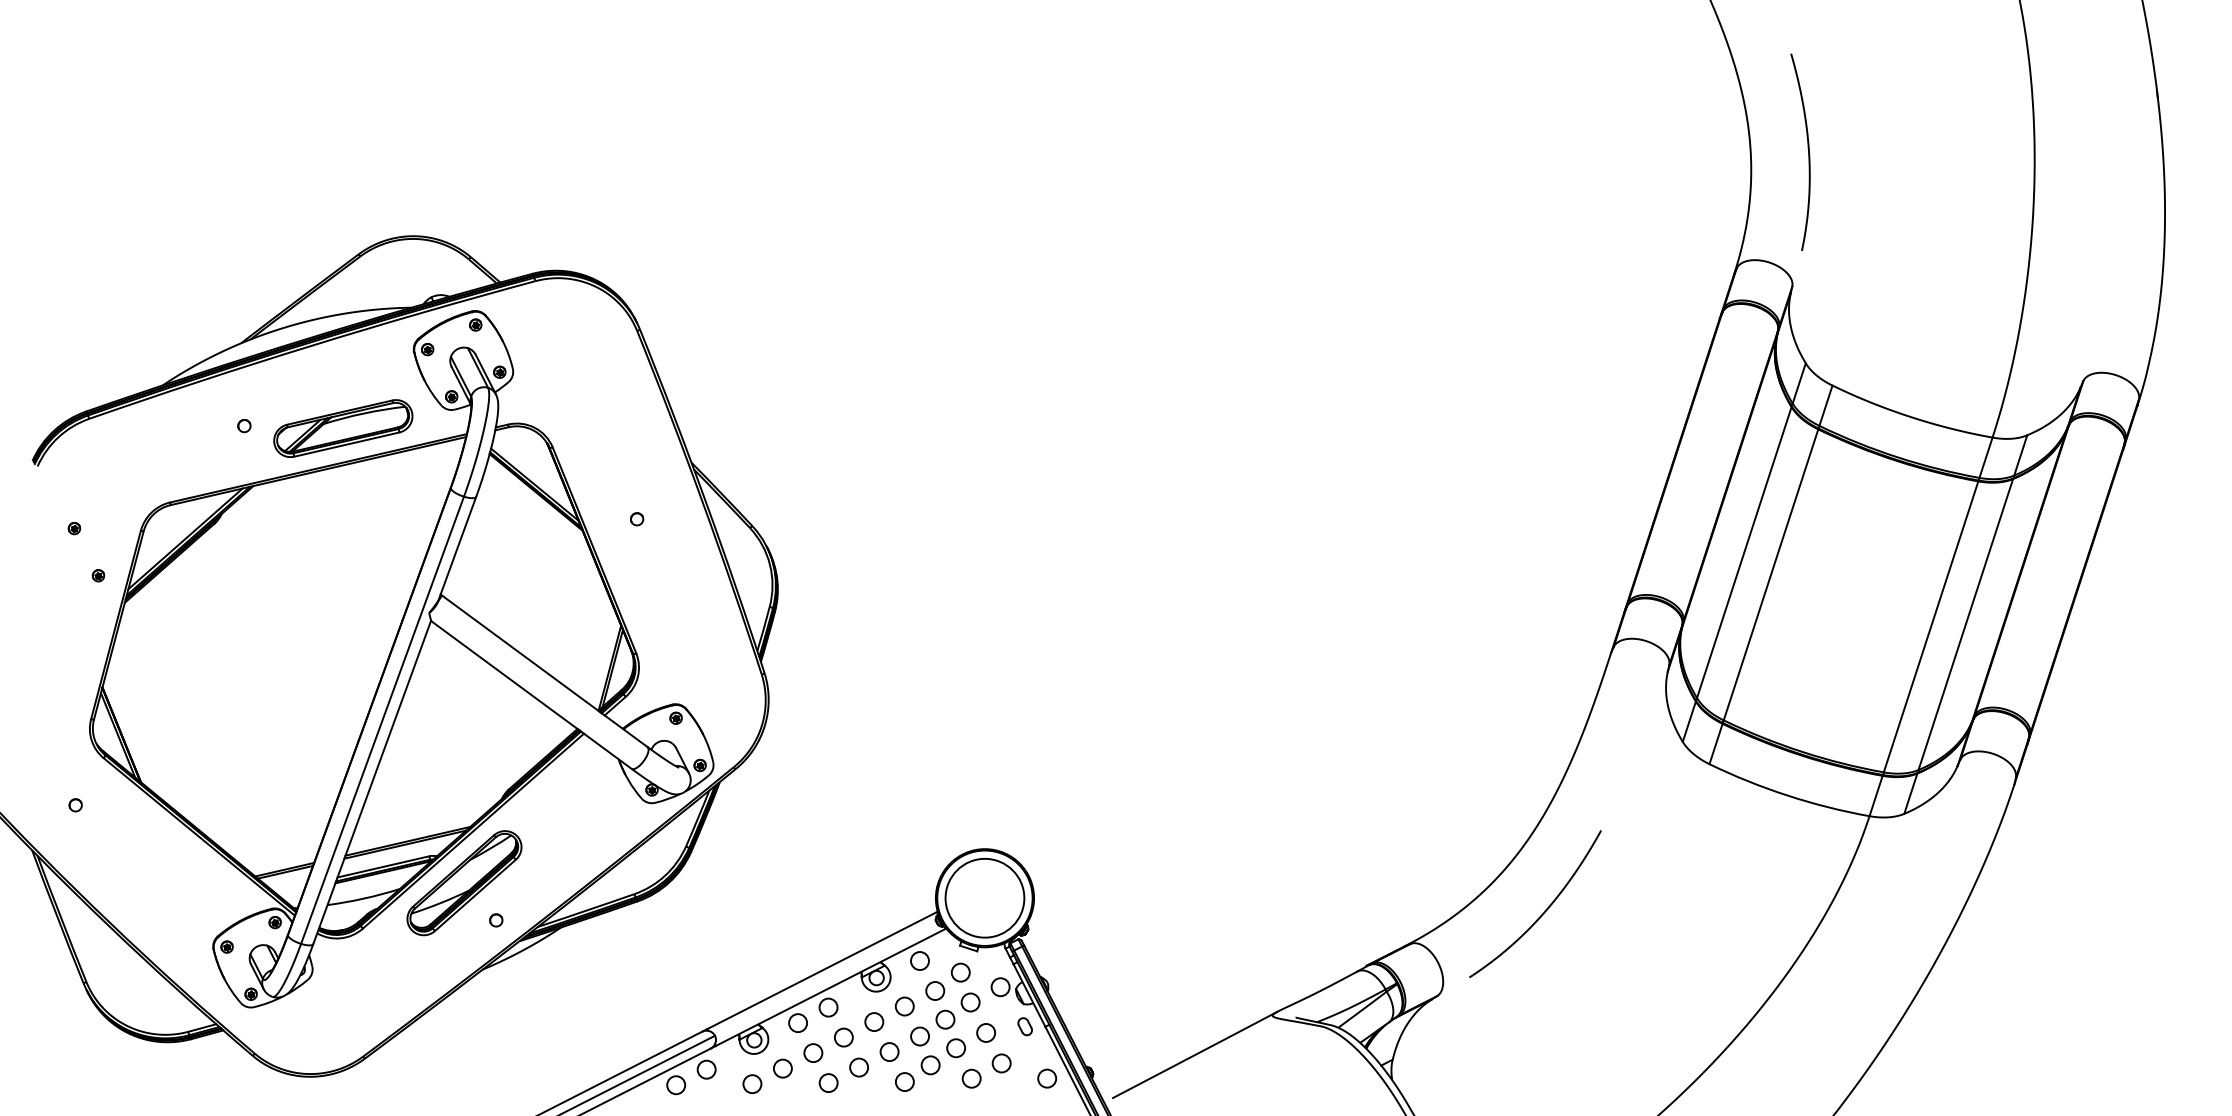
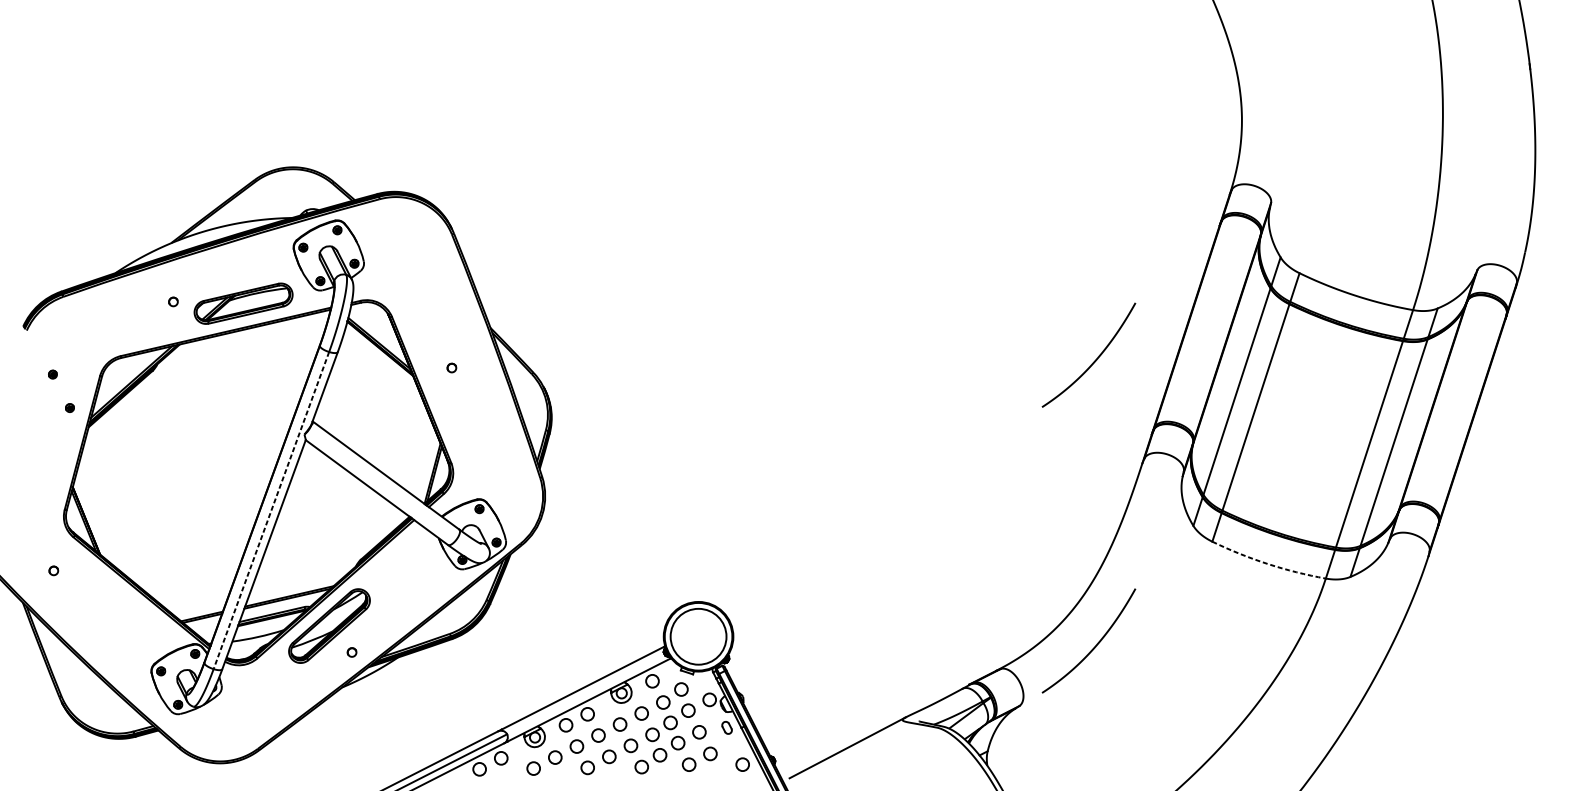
curve: (1808, 152) -> (1282, 107), removed
curve: (1544, 507) -> (1095, 359), added
line: (382, 720) -> (271, 510), solid -> dashed
arc: (1787, 795) -> (1267, 563), solid -> dashed

